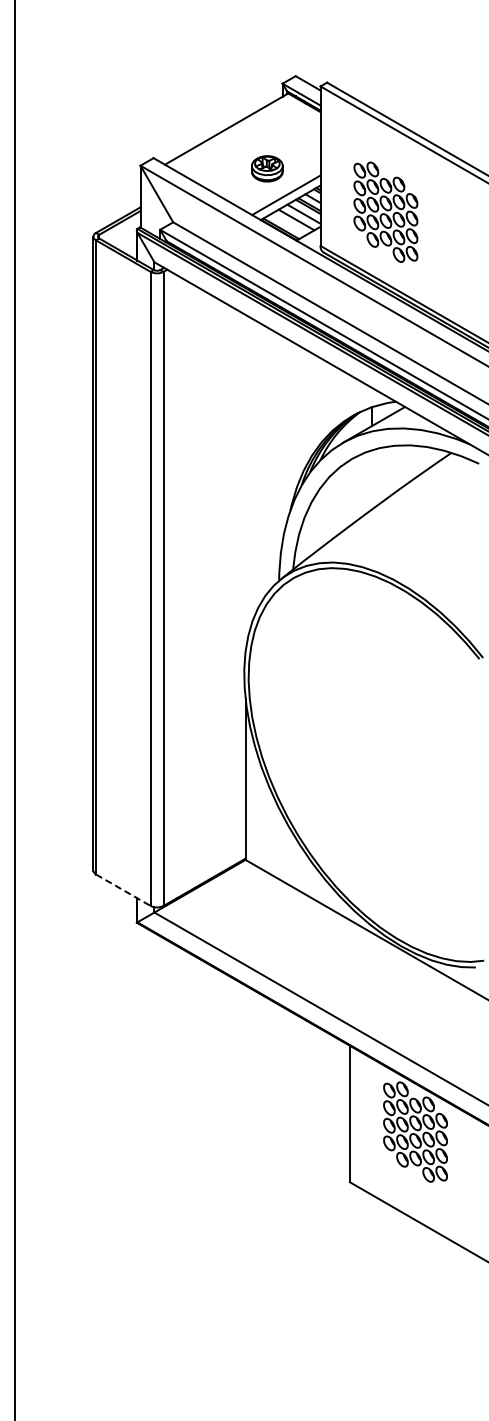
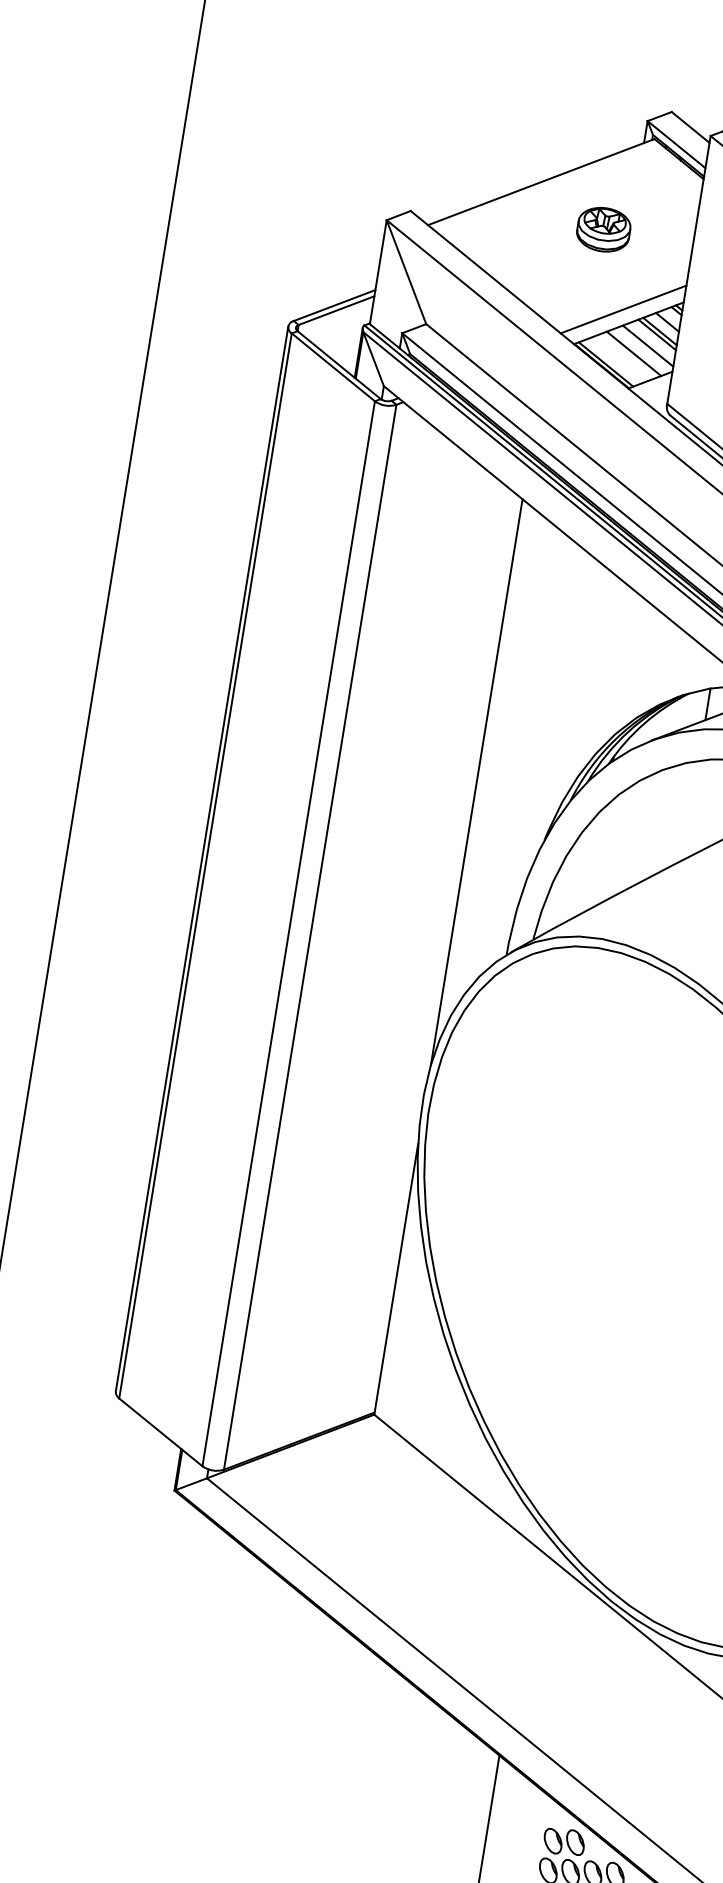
part: (267, 168) -> (604, 229), moved
line: (245, 482) -> (476, 780), added
line: (123, 890) -> (160, 1432), dashed -> solid

